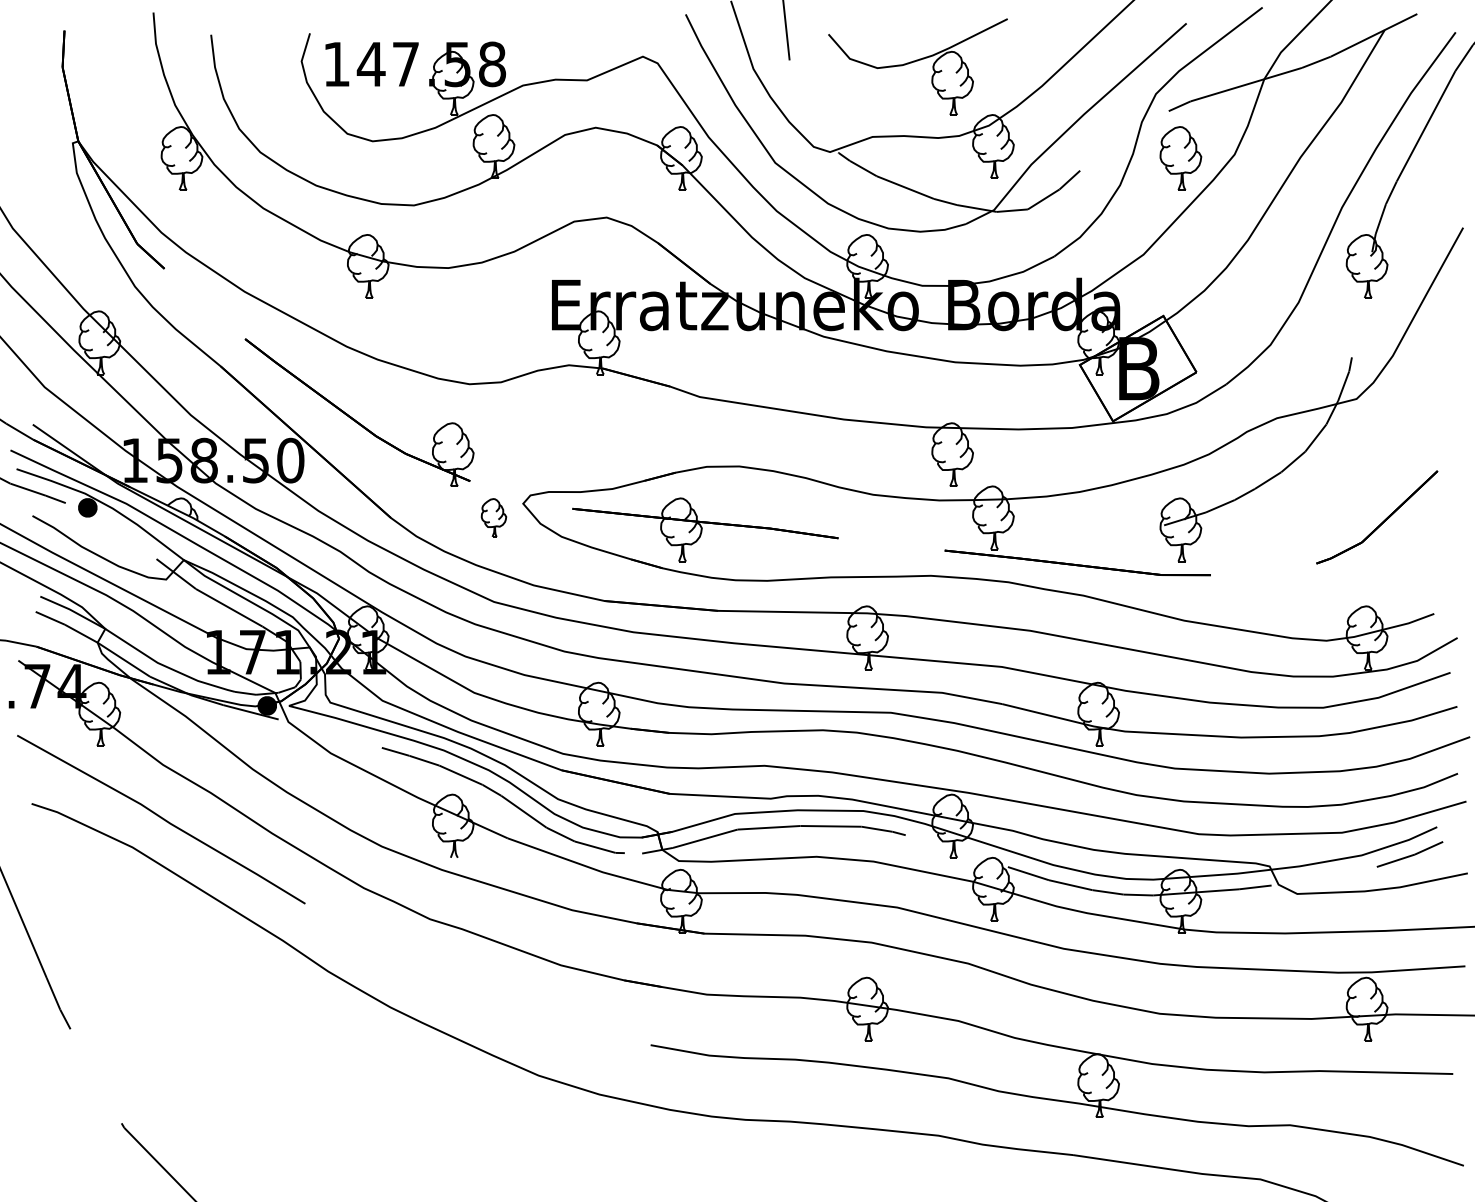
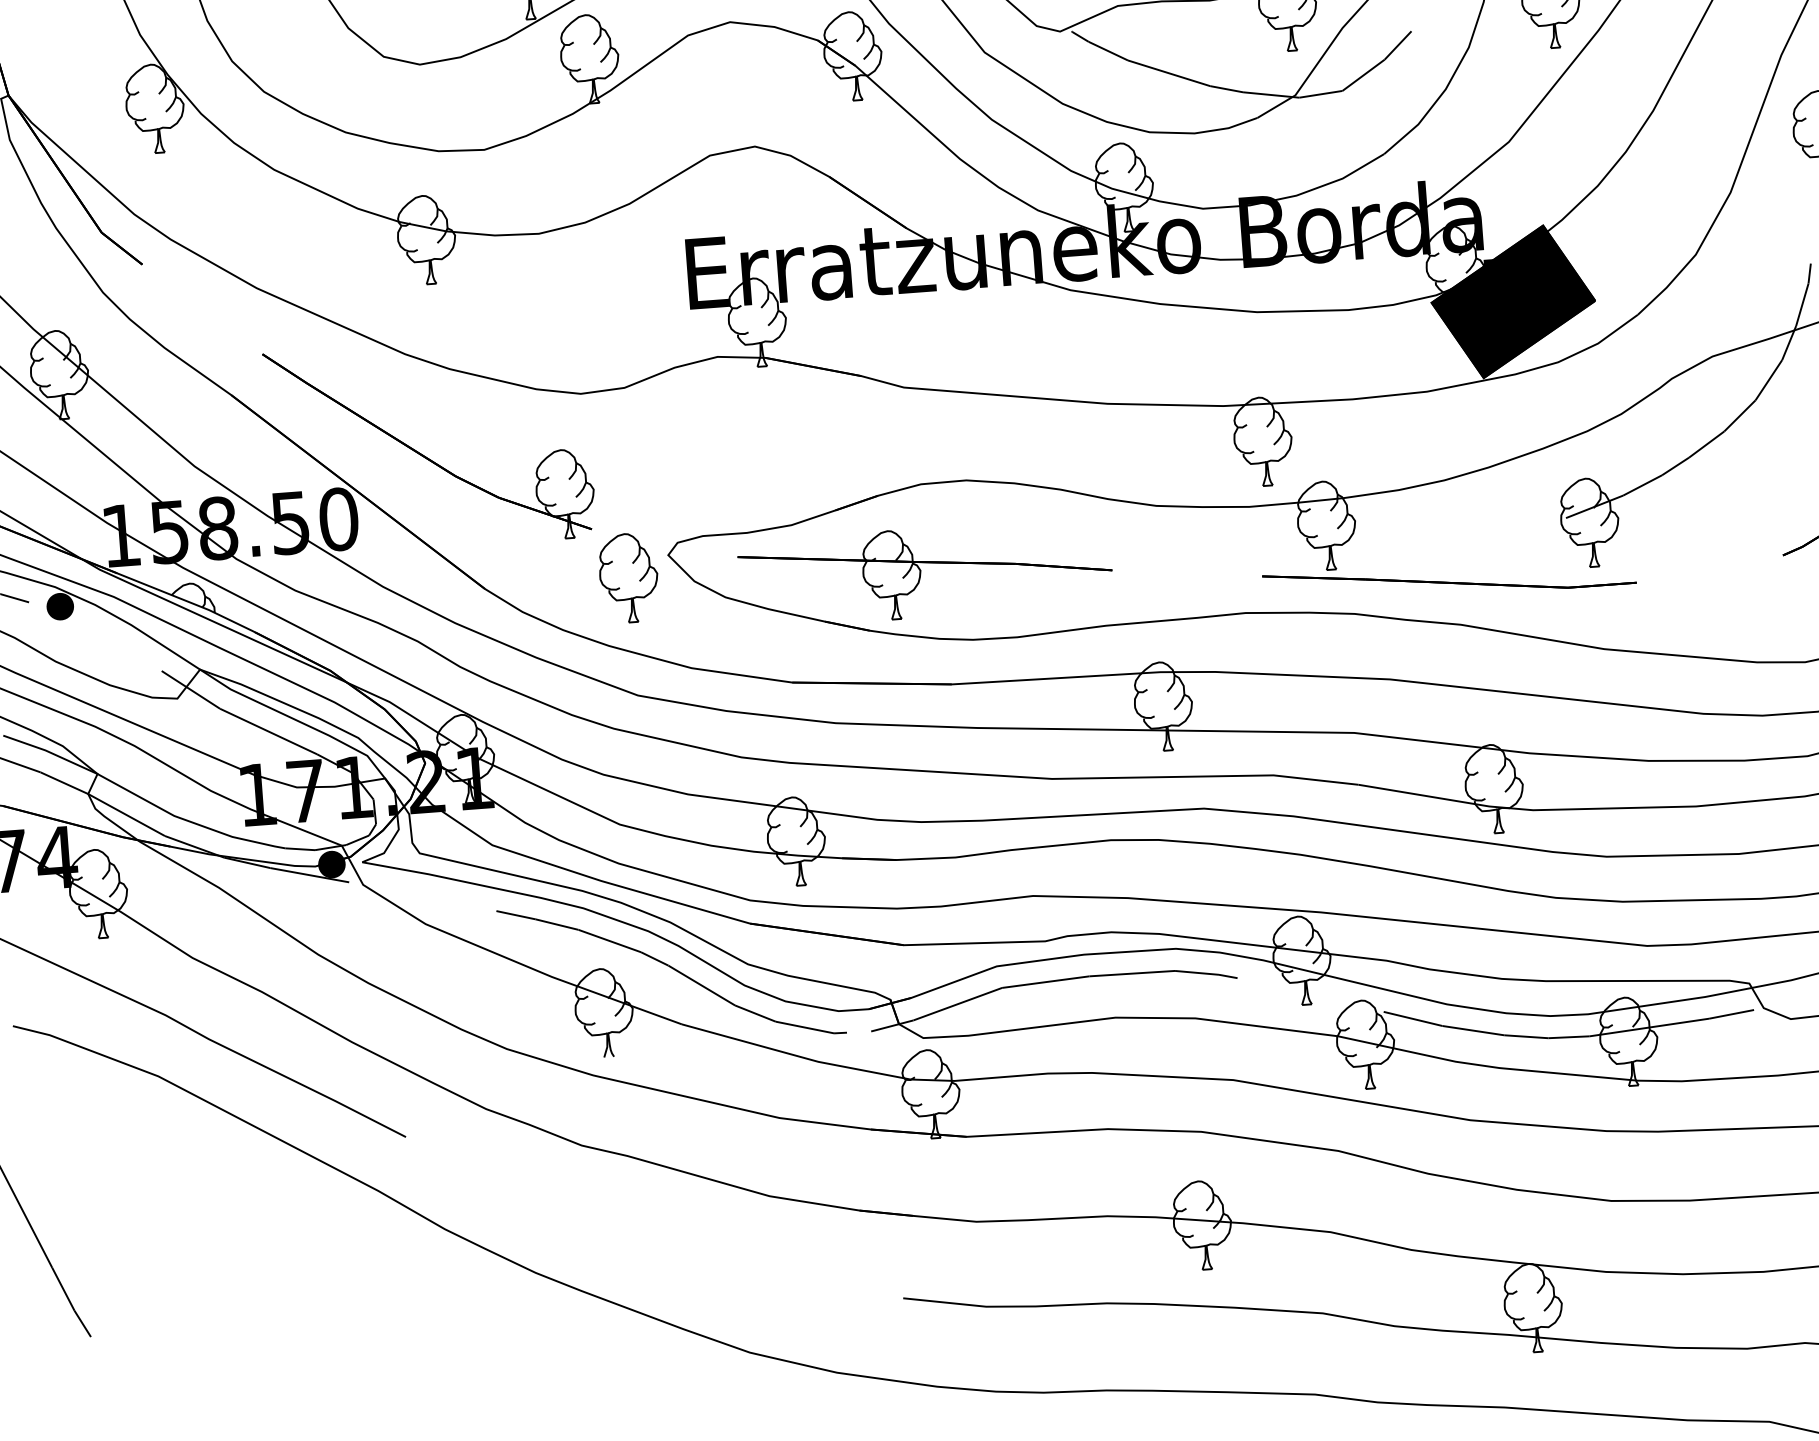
fill: (1137, 368) -> (1512, 301), added
part: (493, 517) -> (628, 577), size x1.67

